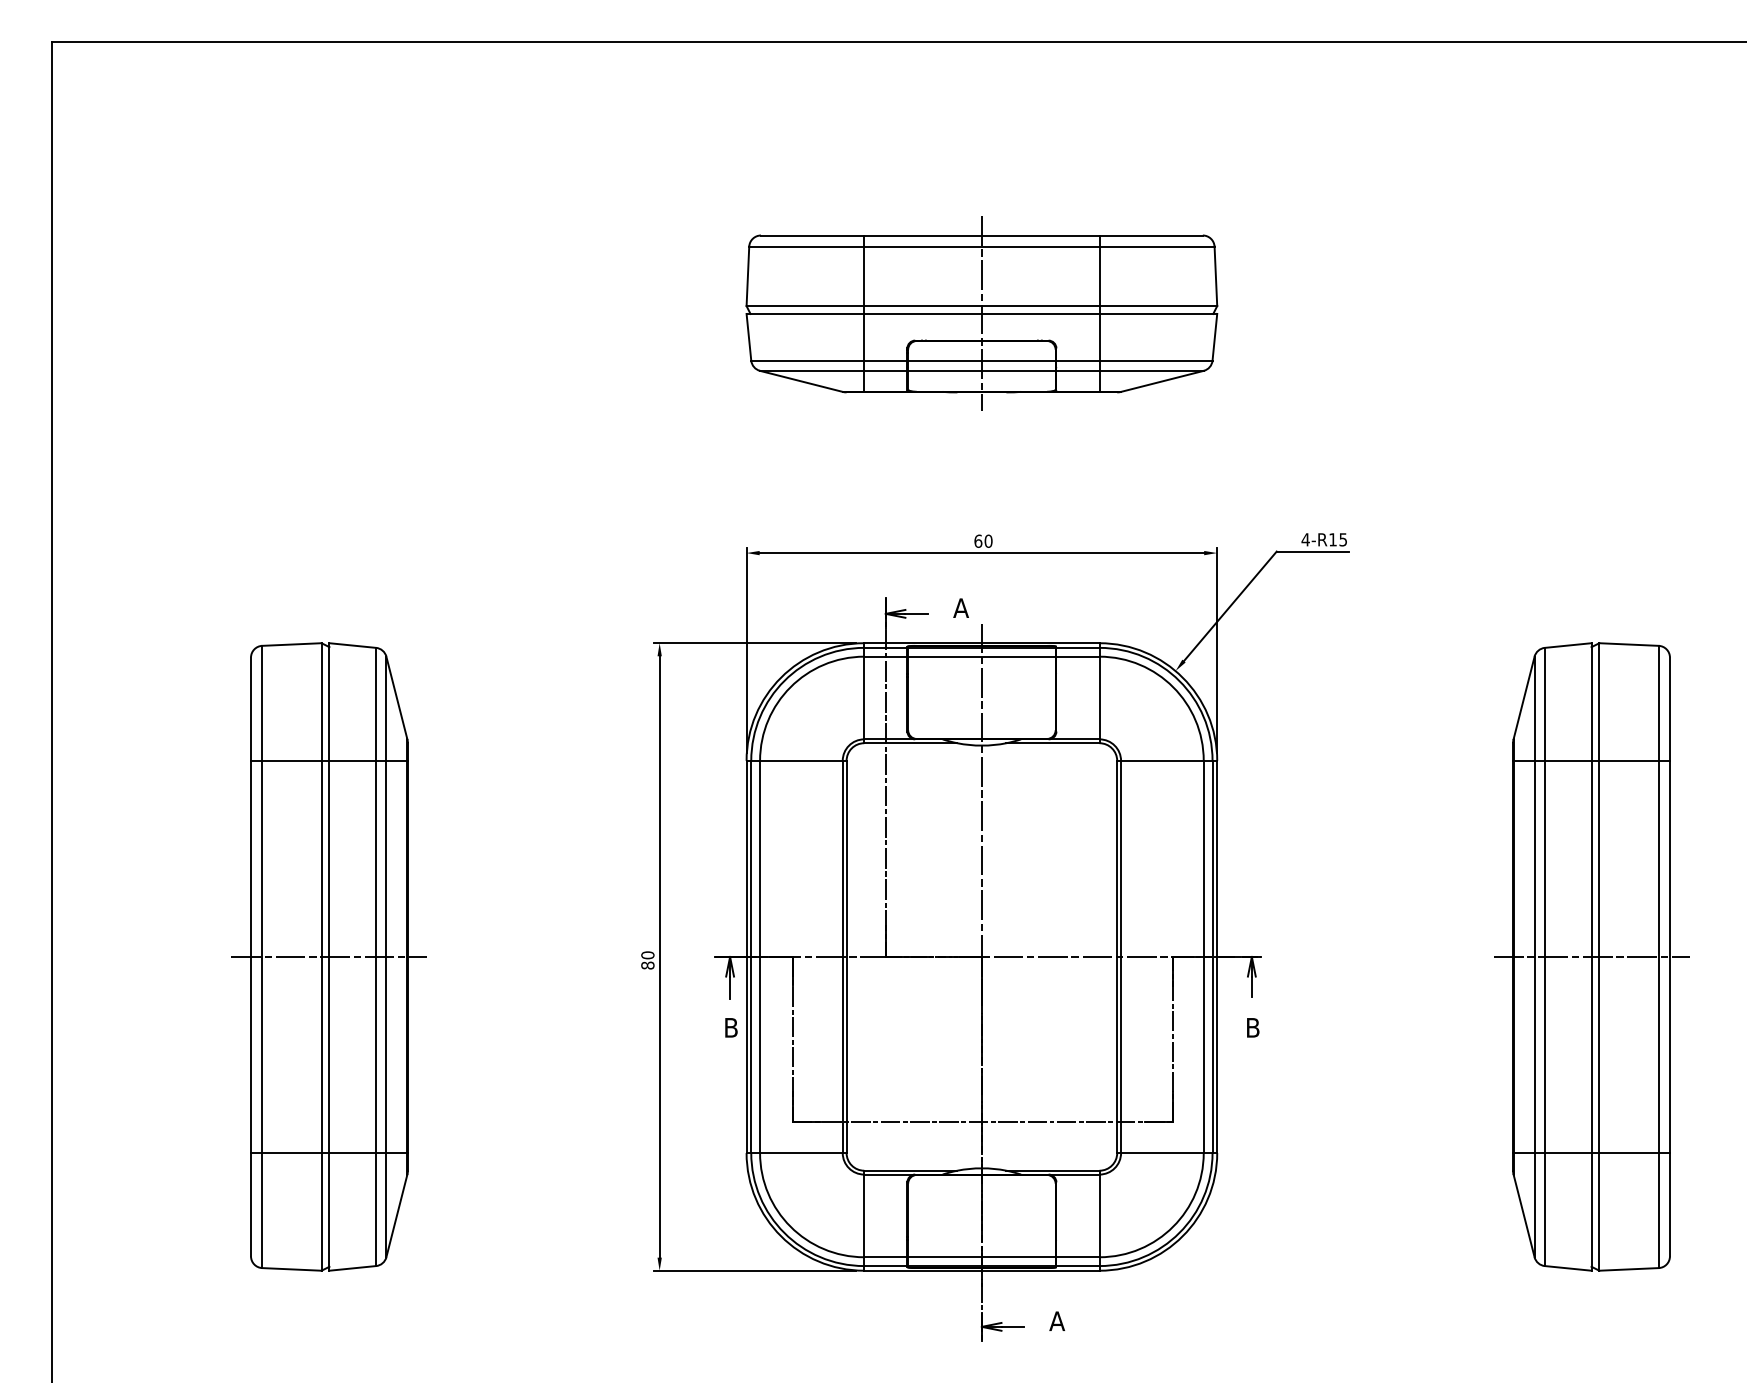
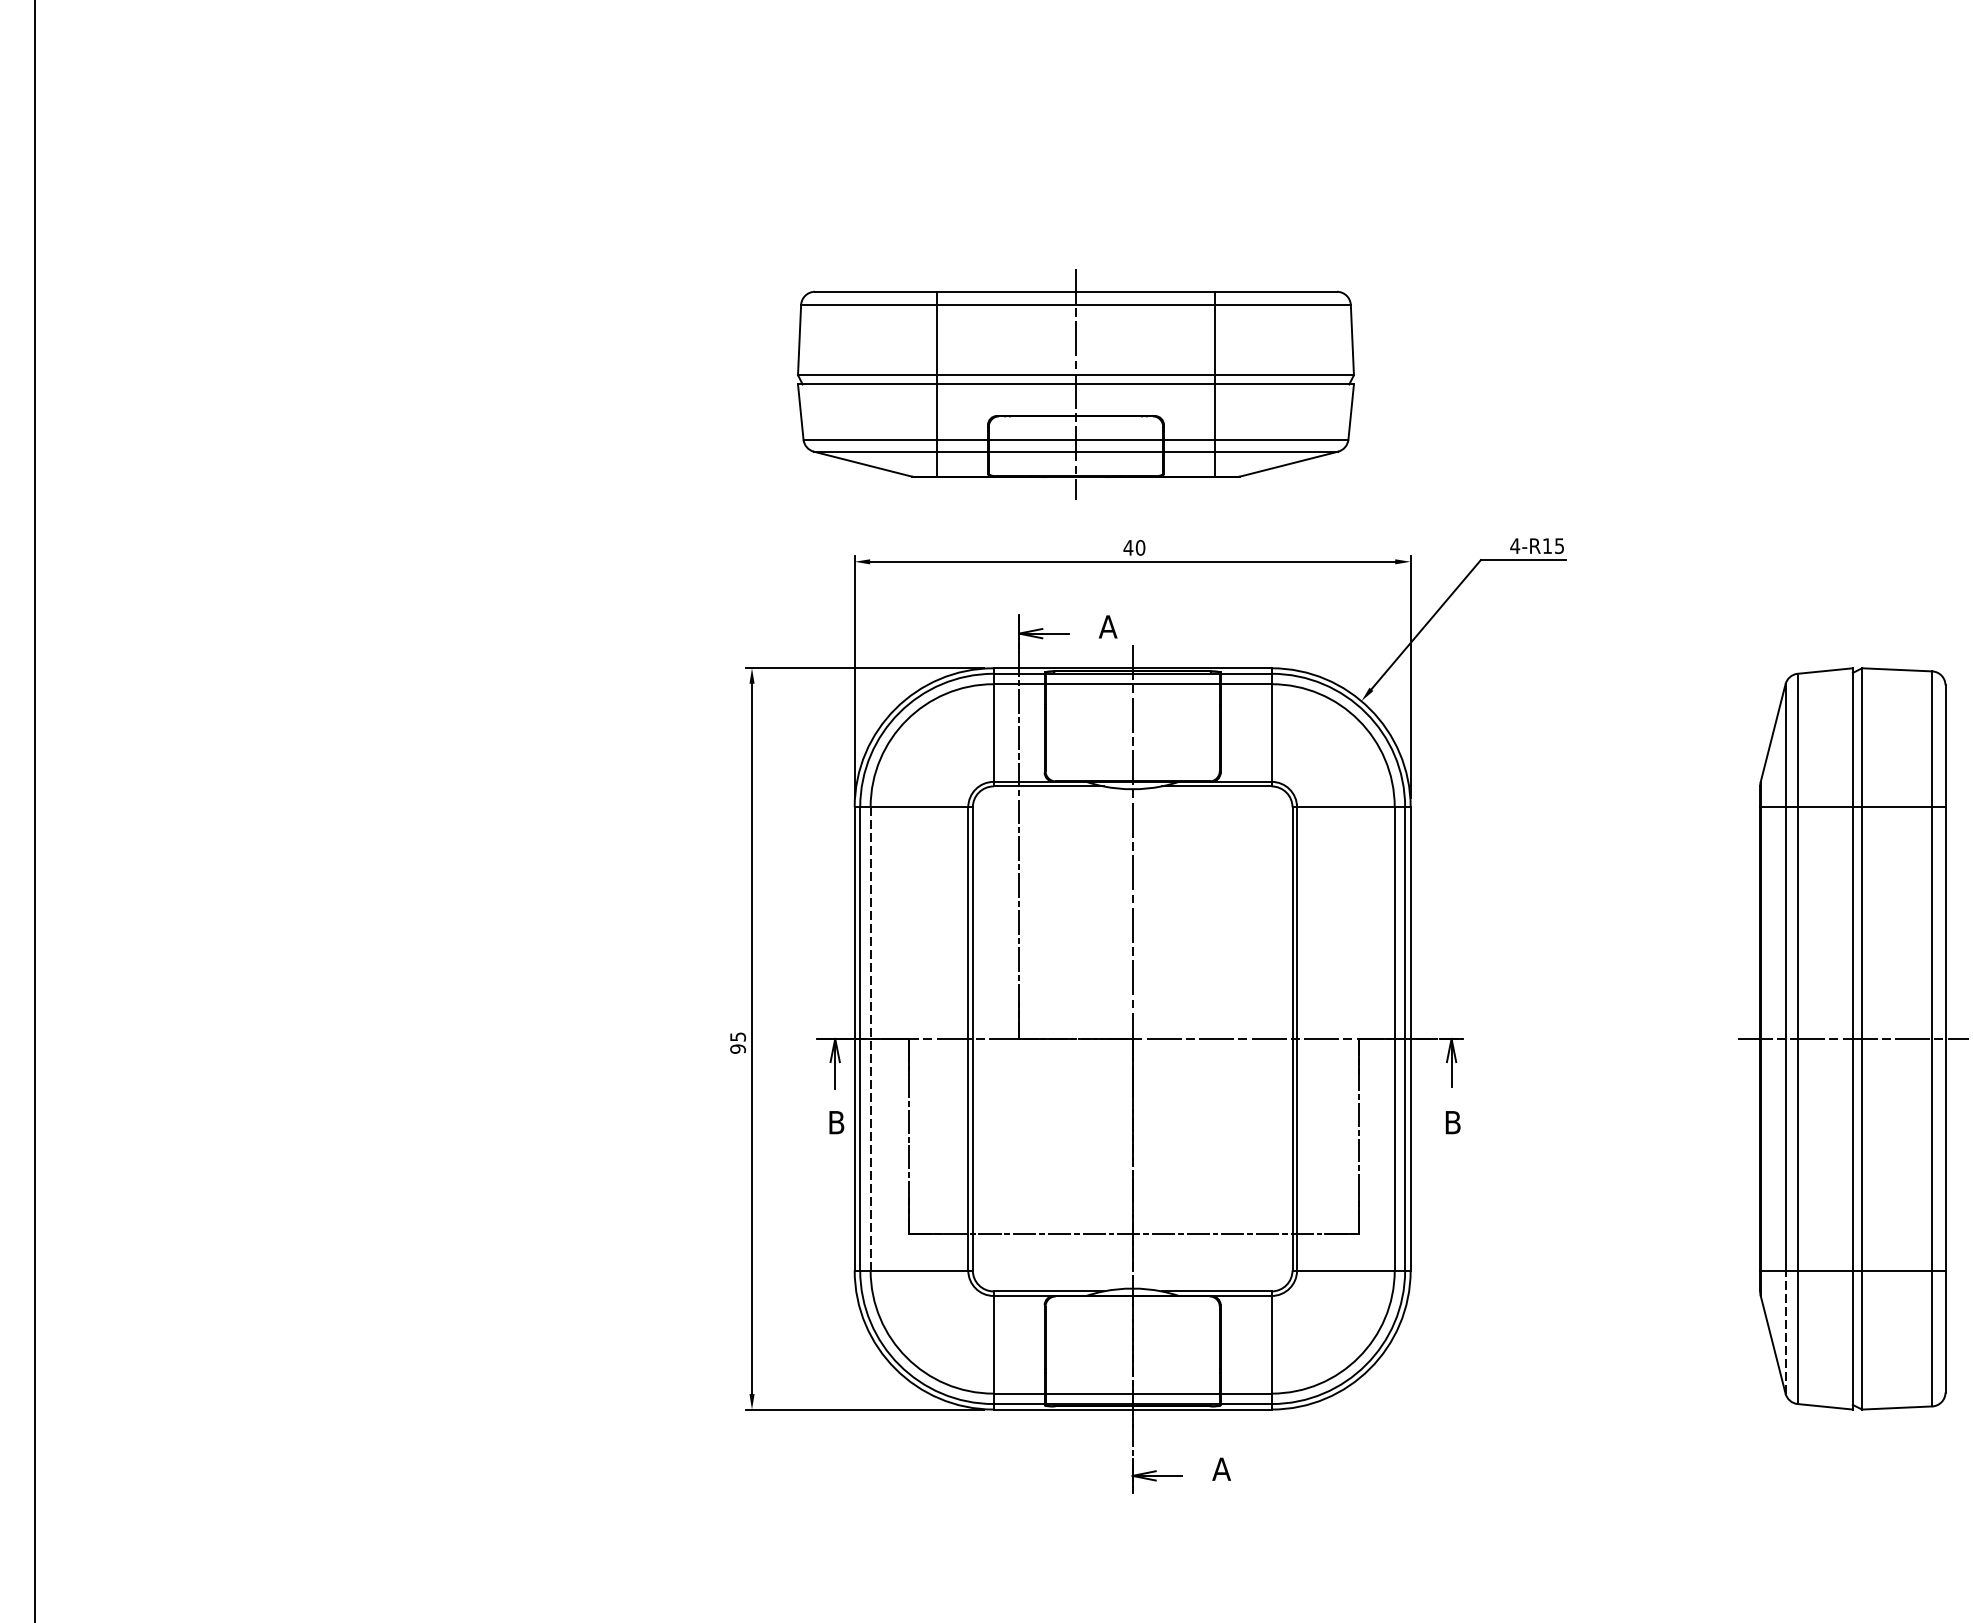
part: (981, 313) -> (1075, 383), moved
text: (978, 540) -> (1128, 546), 60 -> 40
part: (328, 956) -> (360, 1038), removed
line: (760, 956) -> (871, 1038), solid -> dashed
text: (647, 960) -> (737, 1043), 80 -> 95
line: (1534, 1204) -> (1785, 1331), solid -> dashed

